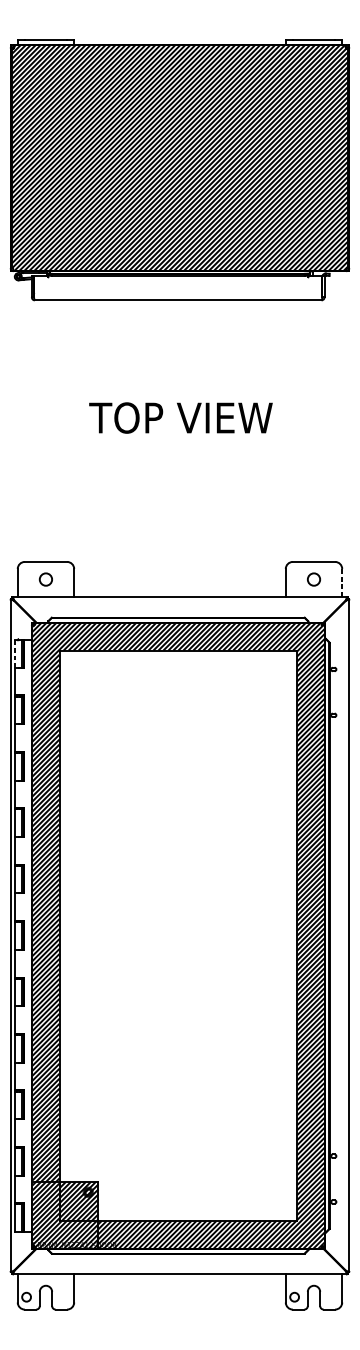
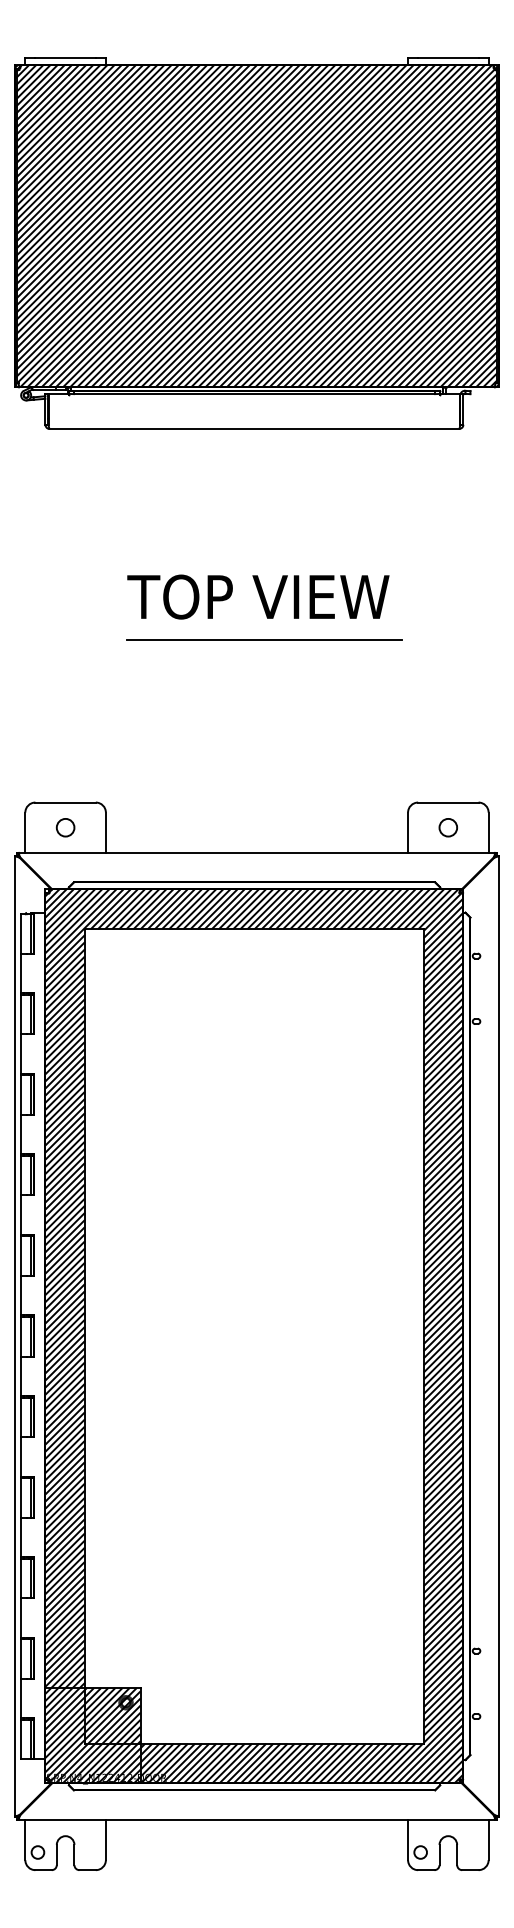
line: (185, 448) -> (264, 640), added
line: (342, 583) -> (488, 833), dashed -> solid
line: (15, 653) -> (21, 933), dashed -> solid

